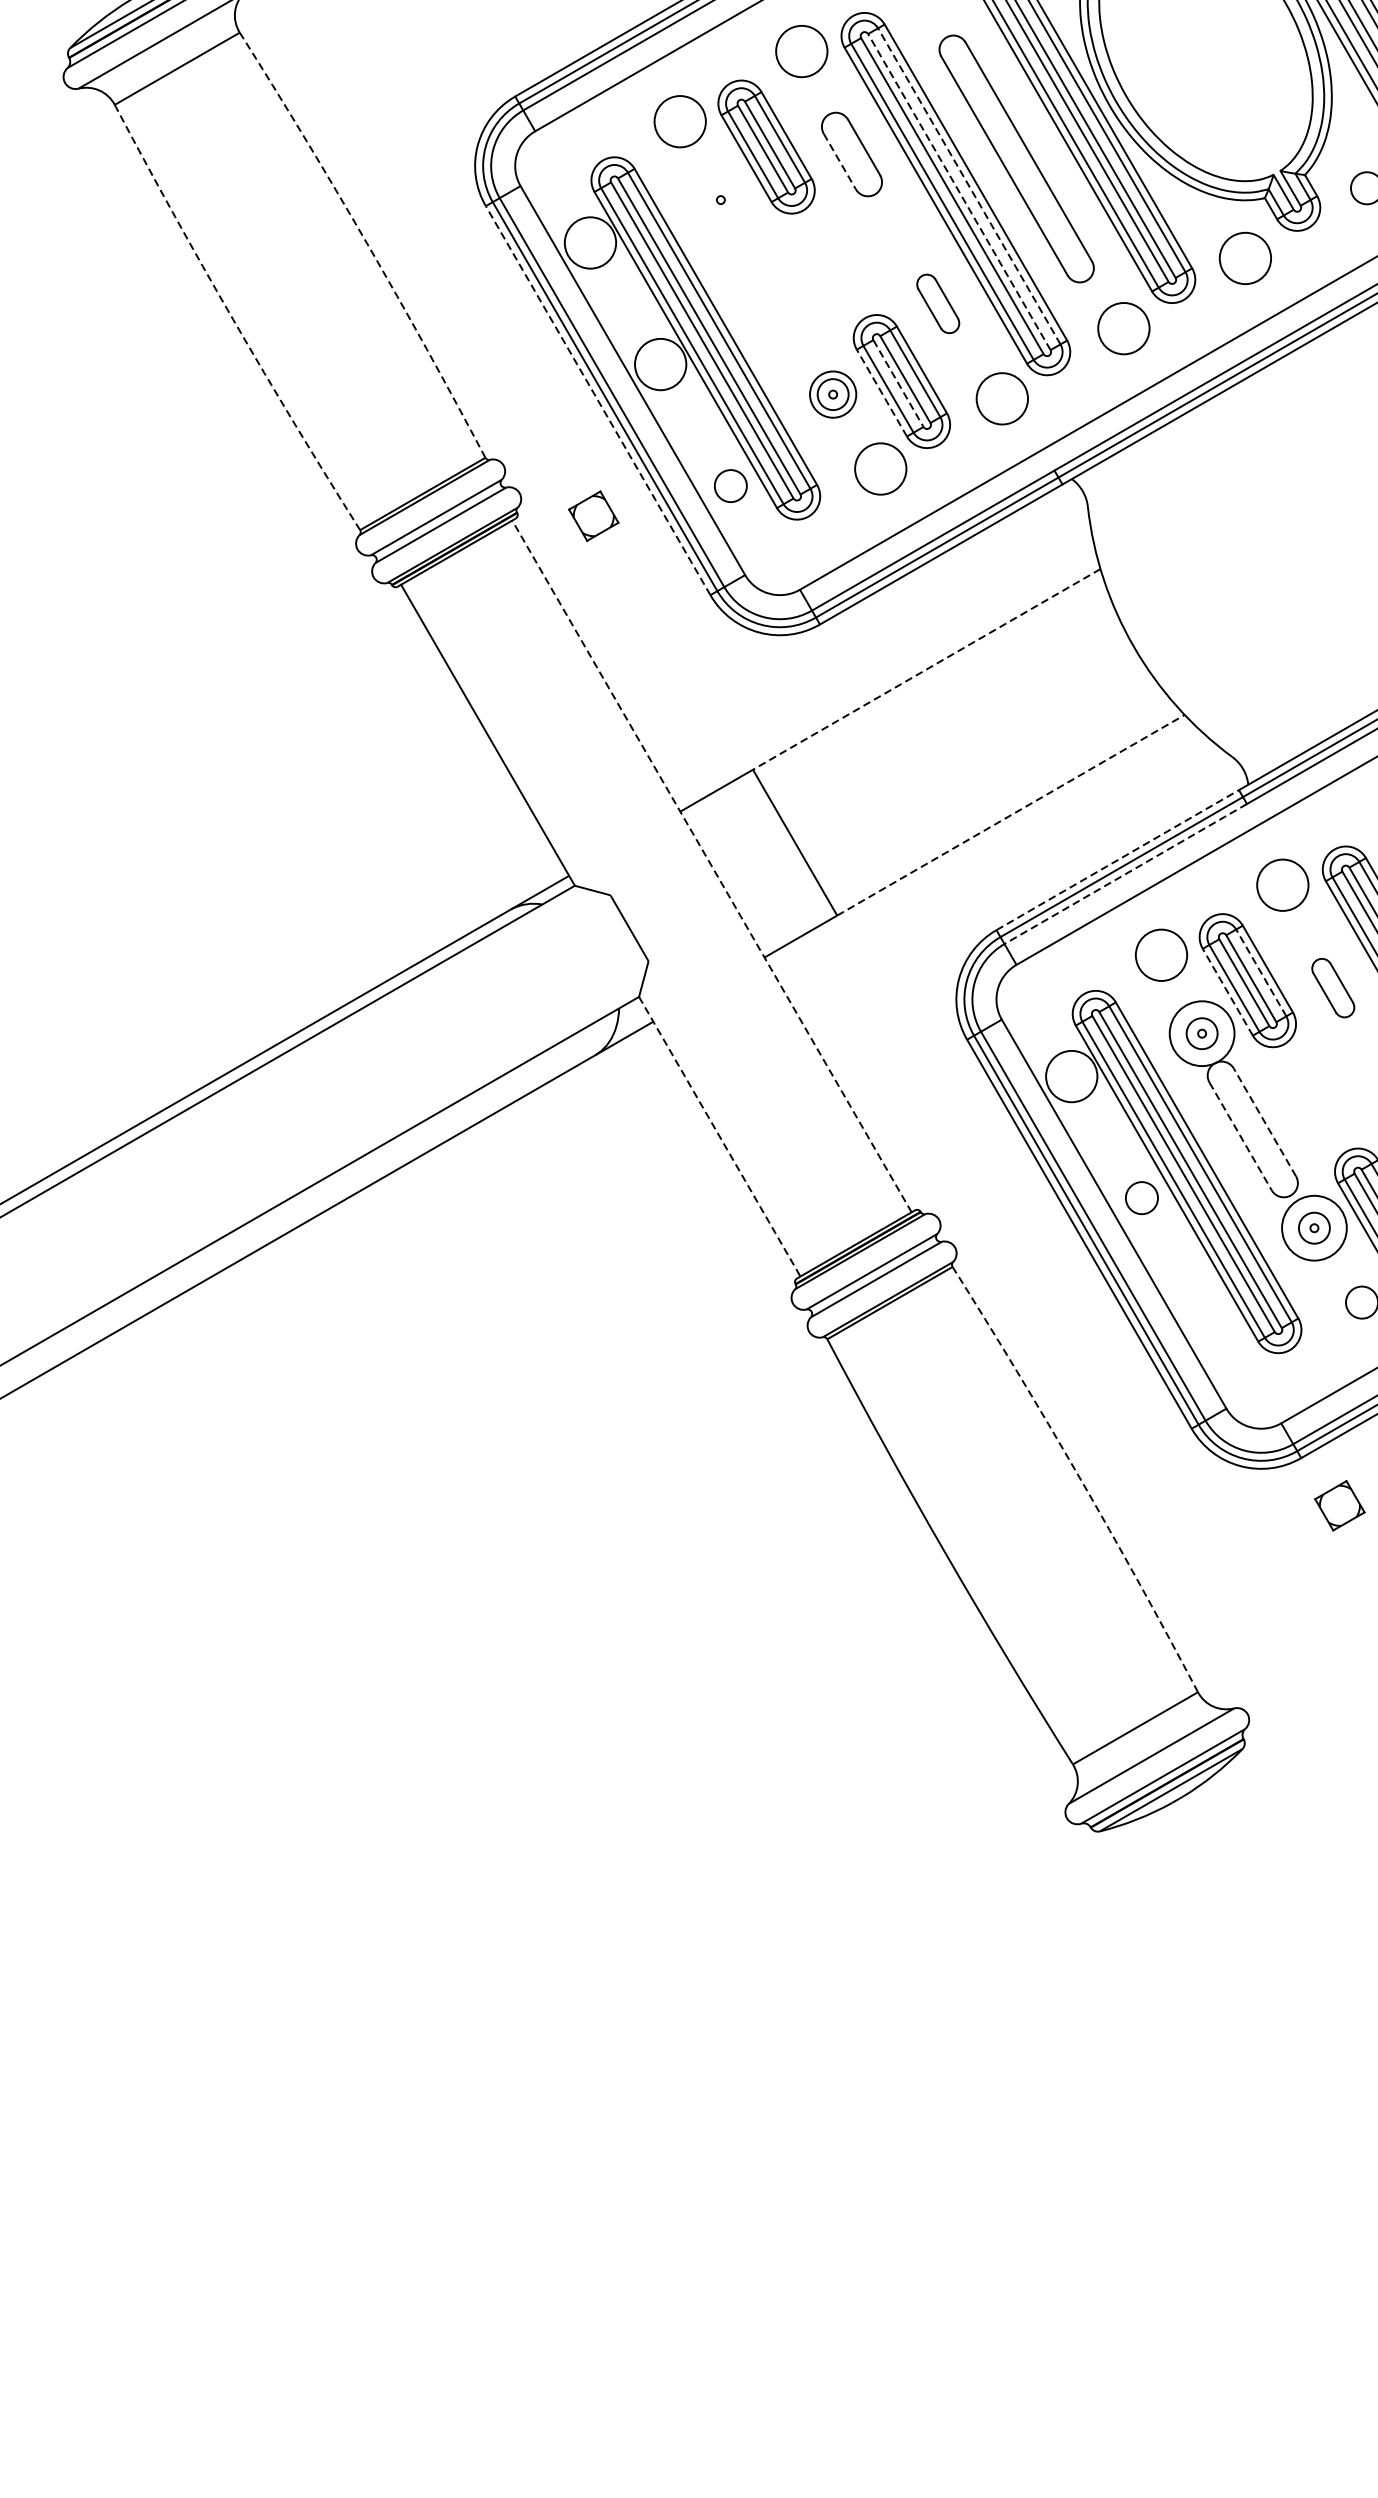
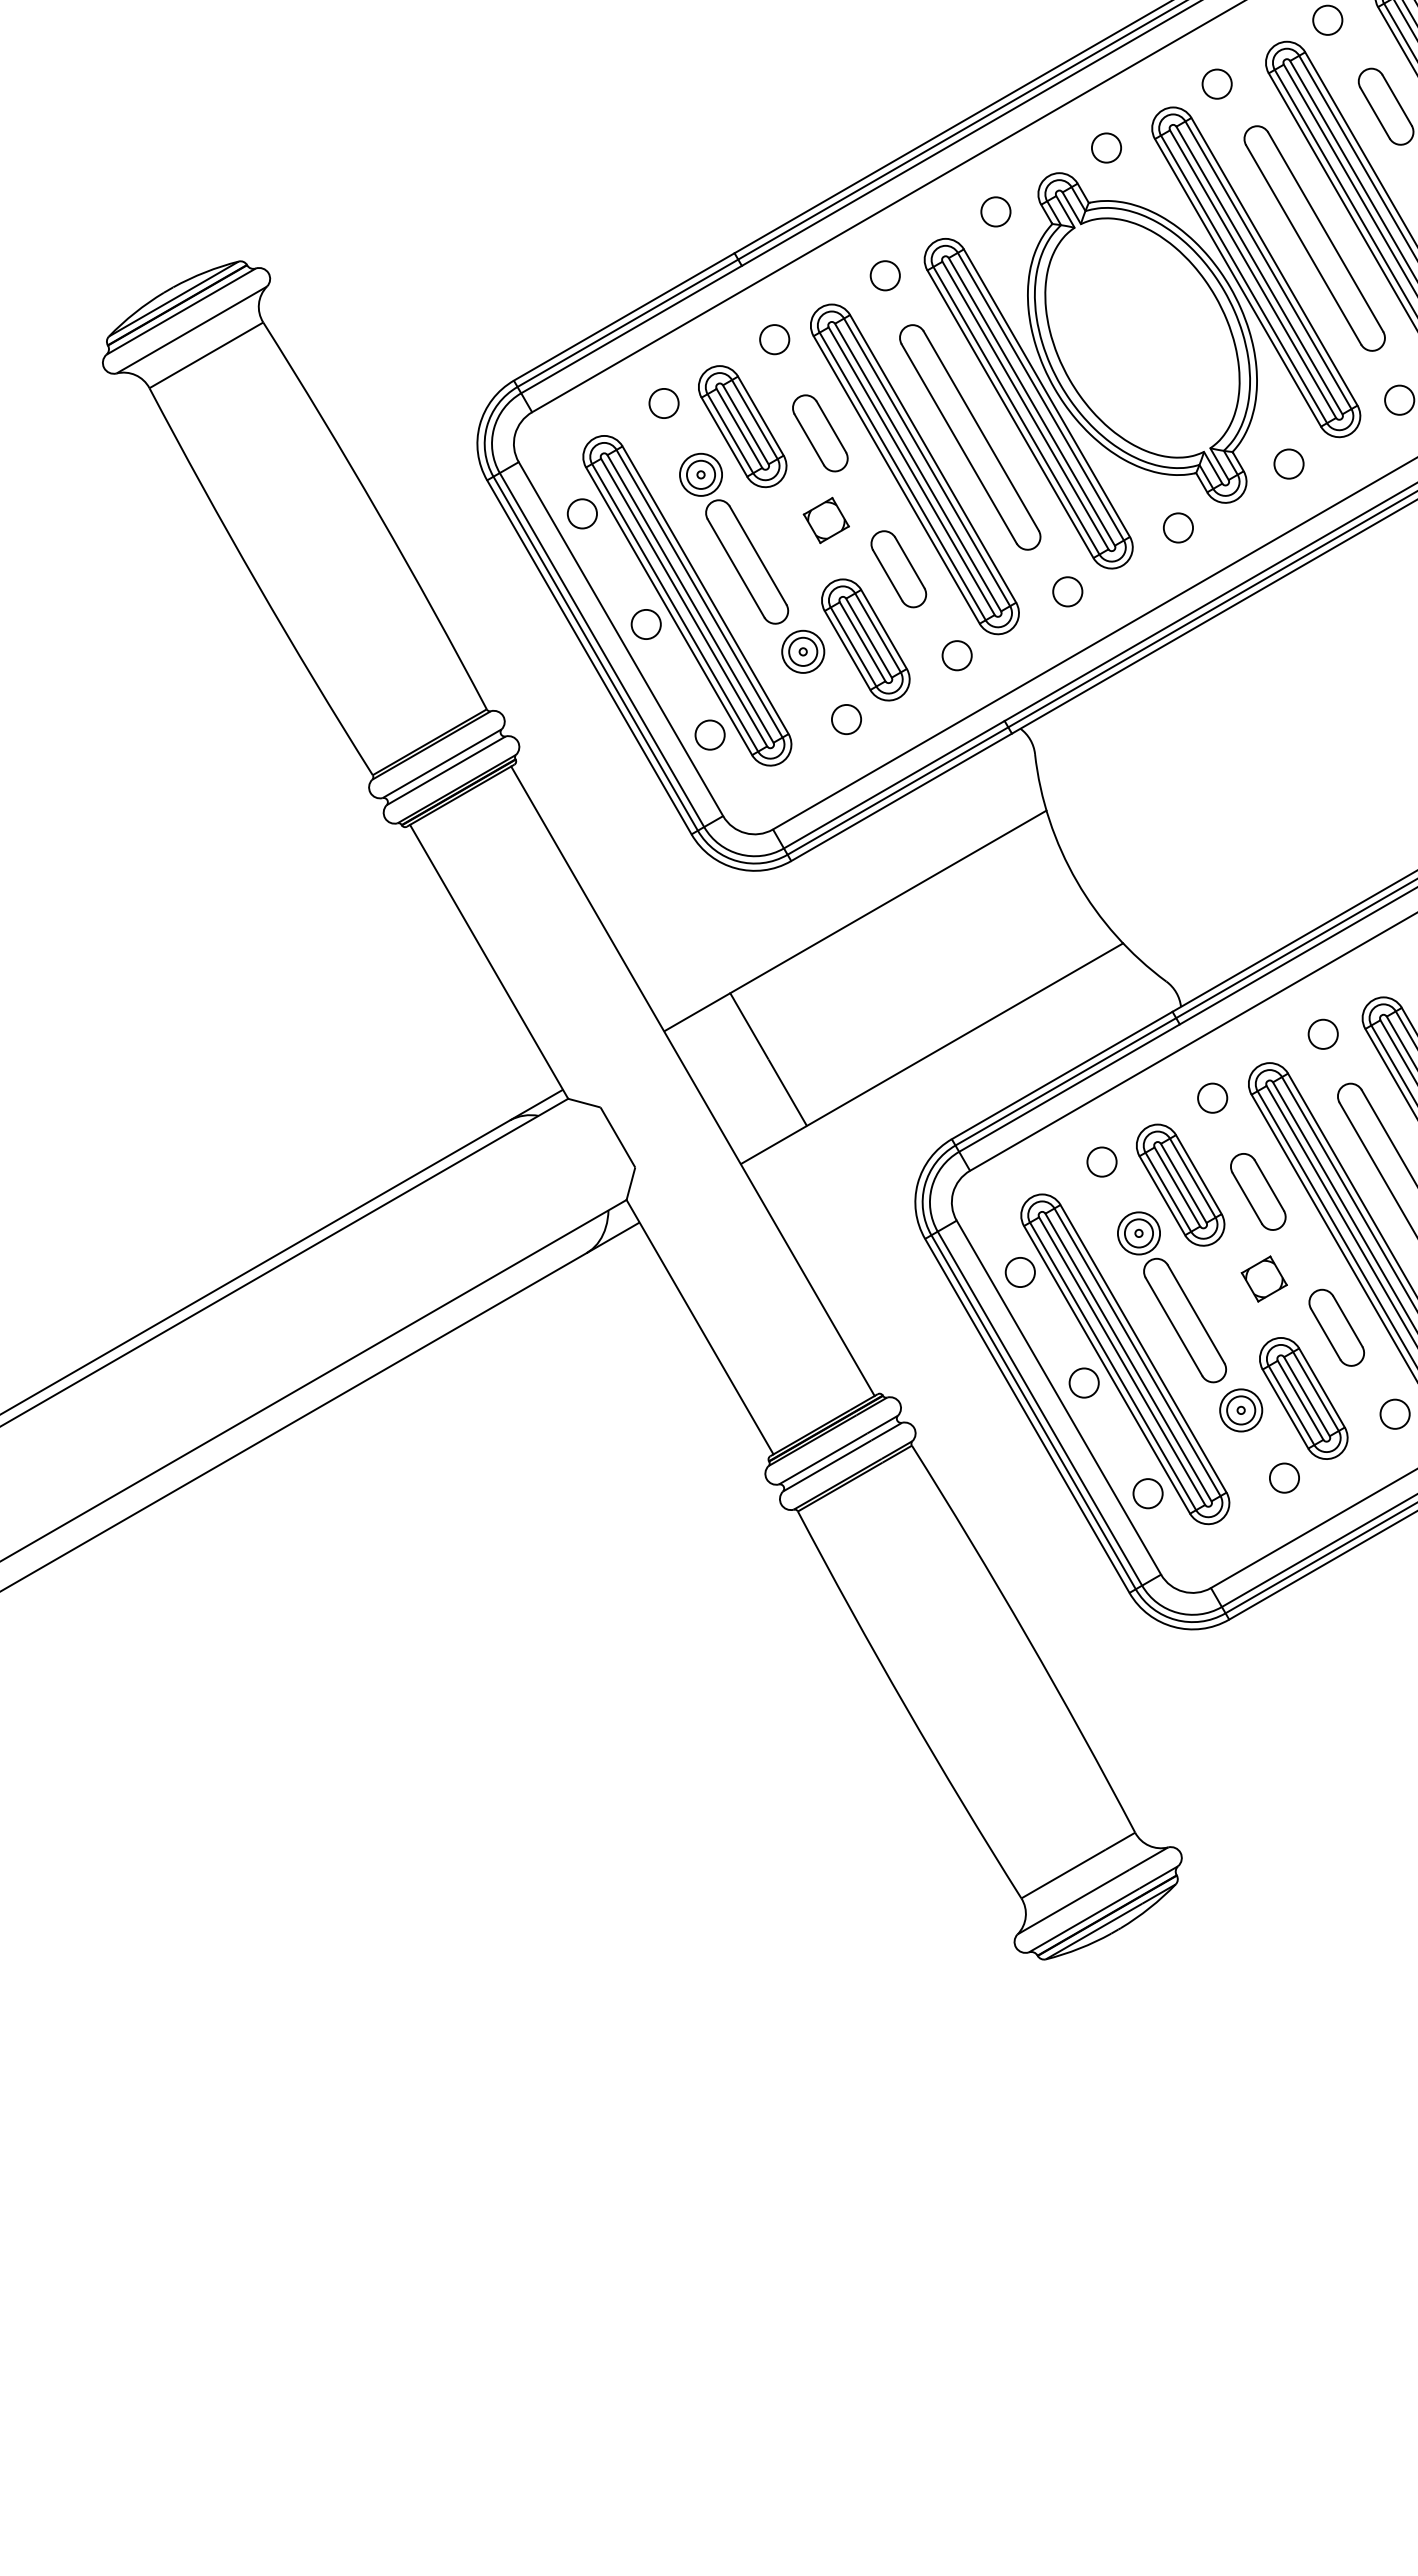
circle: (801, 51) -> (774, 339), size x0.62
circle: (679, 121) -> (663, 403), size x0.62
line: (840, 162) -> (809, 440), dashed -> solid
line: (968, 185) -> (926, 461), dashed -> solid
line: (958, 192) -> (917, 467), dashed -> solid
arc: (366, 242) -> (378, 513), dashed -> solid
circle: (590, 242) -> (582, 513), size x0.62
circle: (1245, 257) -> (1178, 527), size x0.62
part: (757, 270) -> (734, 538), added
part: (937, 304) -> (898, 569), size x1.43
arc: (233, 319) -> (257, 583), dashed -> solid
circle: (1123, 328) -> (1067, 591), size x0.62
circle: (659, 364) -> (645, 624), size x0.62
line: (898, 383) -> (862, 641), dashed -> solid
line: (881, 393) -> (847, 650), dashed -> solid
circle: (1001, 398) -> (956, 655), size x0.62
line: (598, 399) -> (589, 656), dashed -> solid
circle: (880, 468) -> (846, 719), size x0.62
part: (592, 516) -> (825, 520), moved
line: (926, 668) -> (888, 901), dashed -> solid
line: (1011, 815) -> (965, 1034), dashed -> solid
line: (1118, 860) -> (1062, 1075), dashed -> solid
line: (711, 865) -> (692, 1080), dashed -> solid
line: (1125, 874) -> (1069, 1088), dashed -> solid
circle: (1282, 884) -> (1212, 1097), size x0.62
circle: (1160, 954) -> (1101, 1161), size x0.62
line: (1260, 973) -> (1192, 1178), dashed -> solid
part: (1333, 987) -> (1258, 1191), size x1.43
line: (1227, 992) -> (1162, 1195), dashed -> solid
circle: (1201, 1033) -> (1138, 1233), size x0.71
circle: (1070, 1076) -> (1019, 1272), size x0.62
line: (1265, 1122) -> (1196, 1314), dashed -> solid
line: (1241, 1135) -> (1174, 1326), dashed -> solid
line: (720, 1137) -> (700, 1327), dashed -> solid
circle: (1314, 1228) -> (1241, 1410), size x0.71
circle: (1211, 1319) -> (1147, 1493), added
arc: (1079, 1477) -> (1027, 1637), dashed -> solid
part: (1338, 1505) -> (1263, 1278), moved

